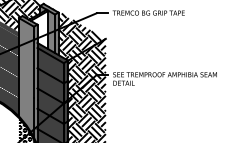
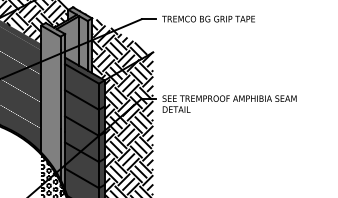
fill: (39, 29) -> (67, 40), added

